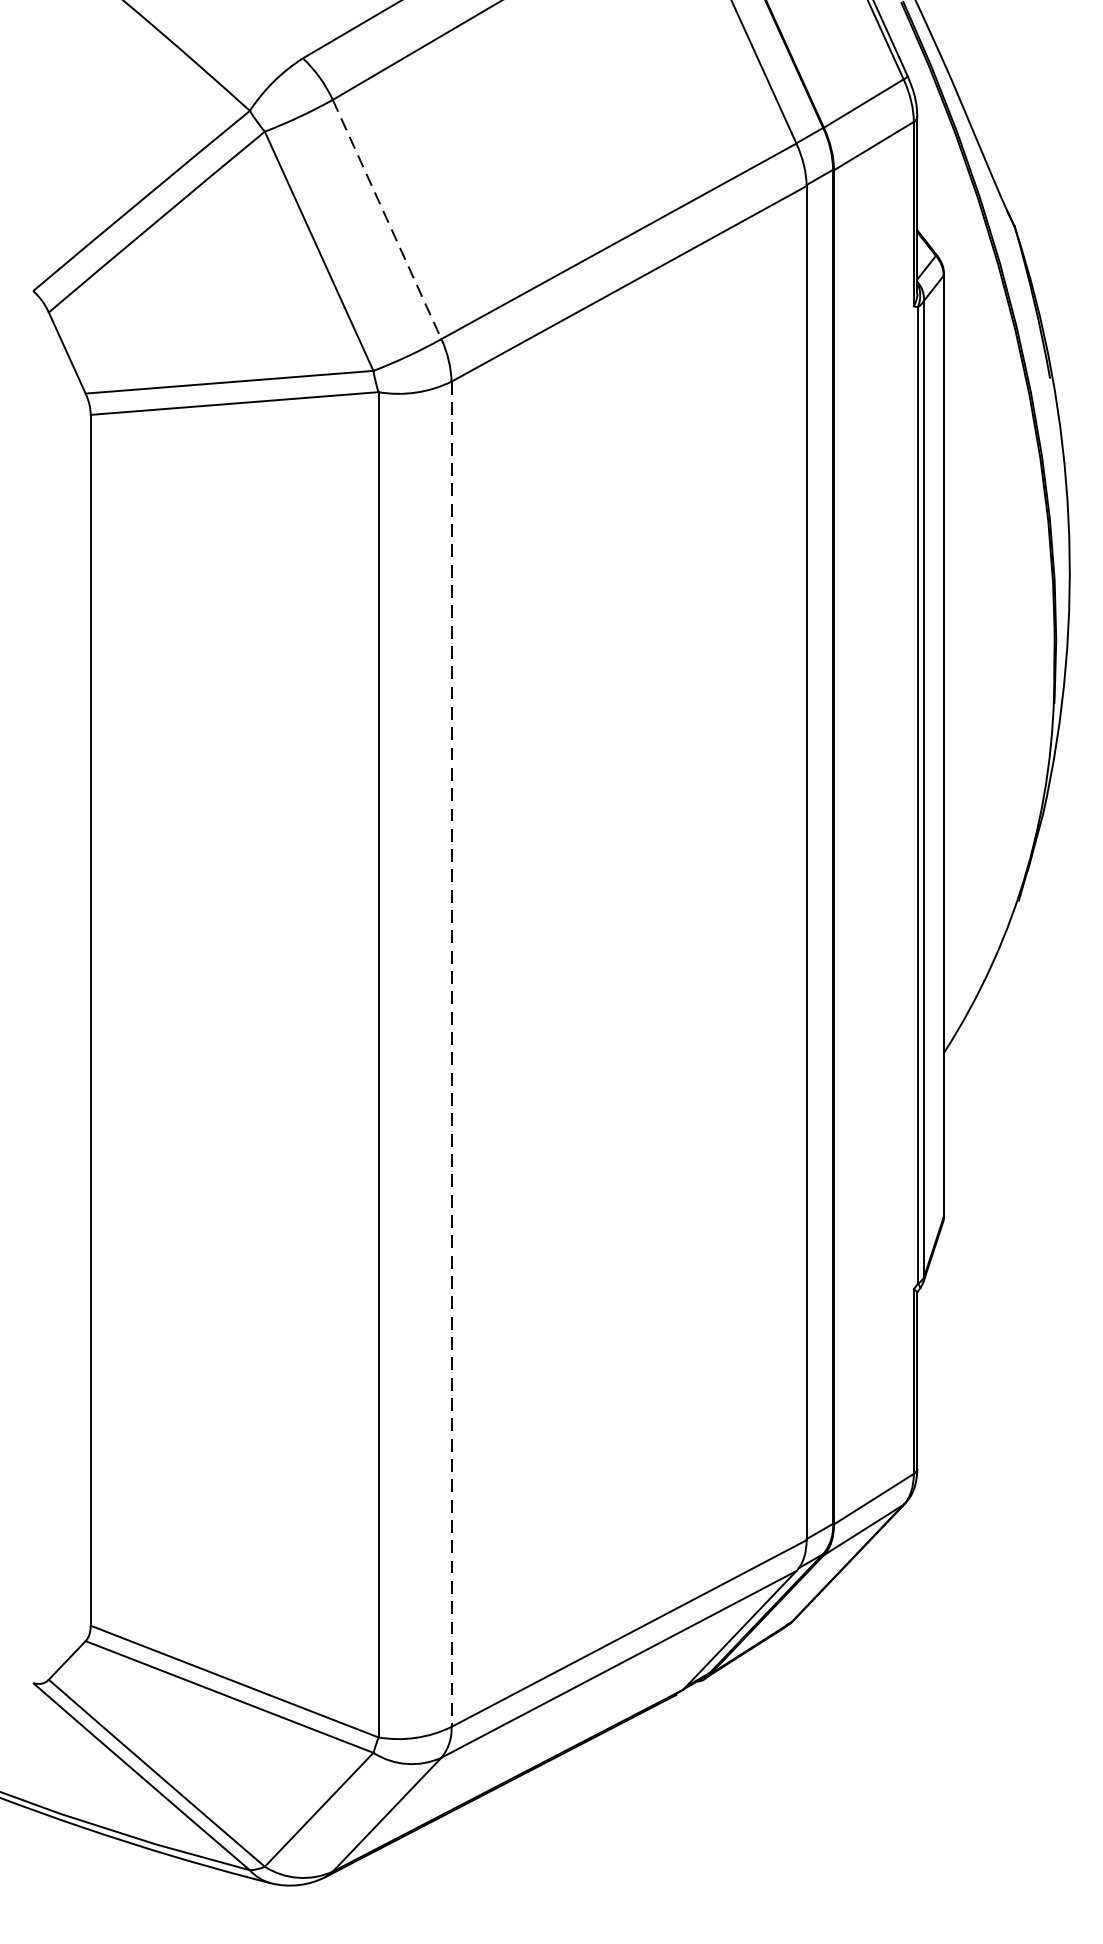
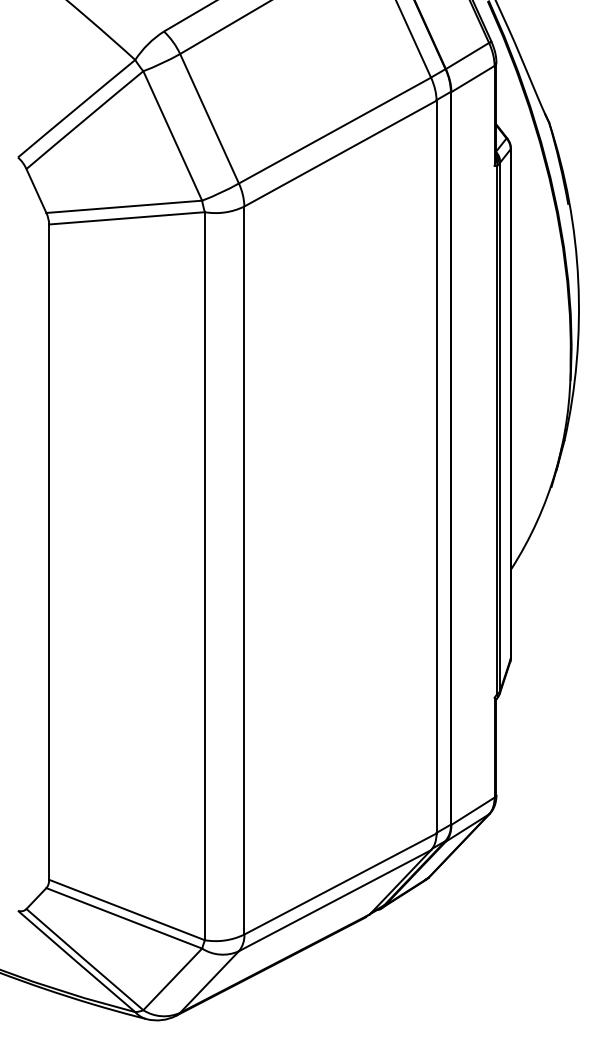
line: (387, 220) -> (209, 119), dashed -> solid
line: (451, 1056) -> (244, 571), dashed -> solid

